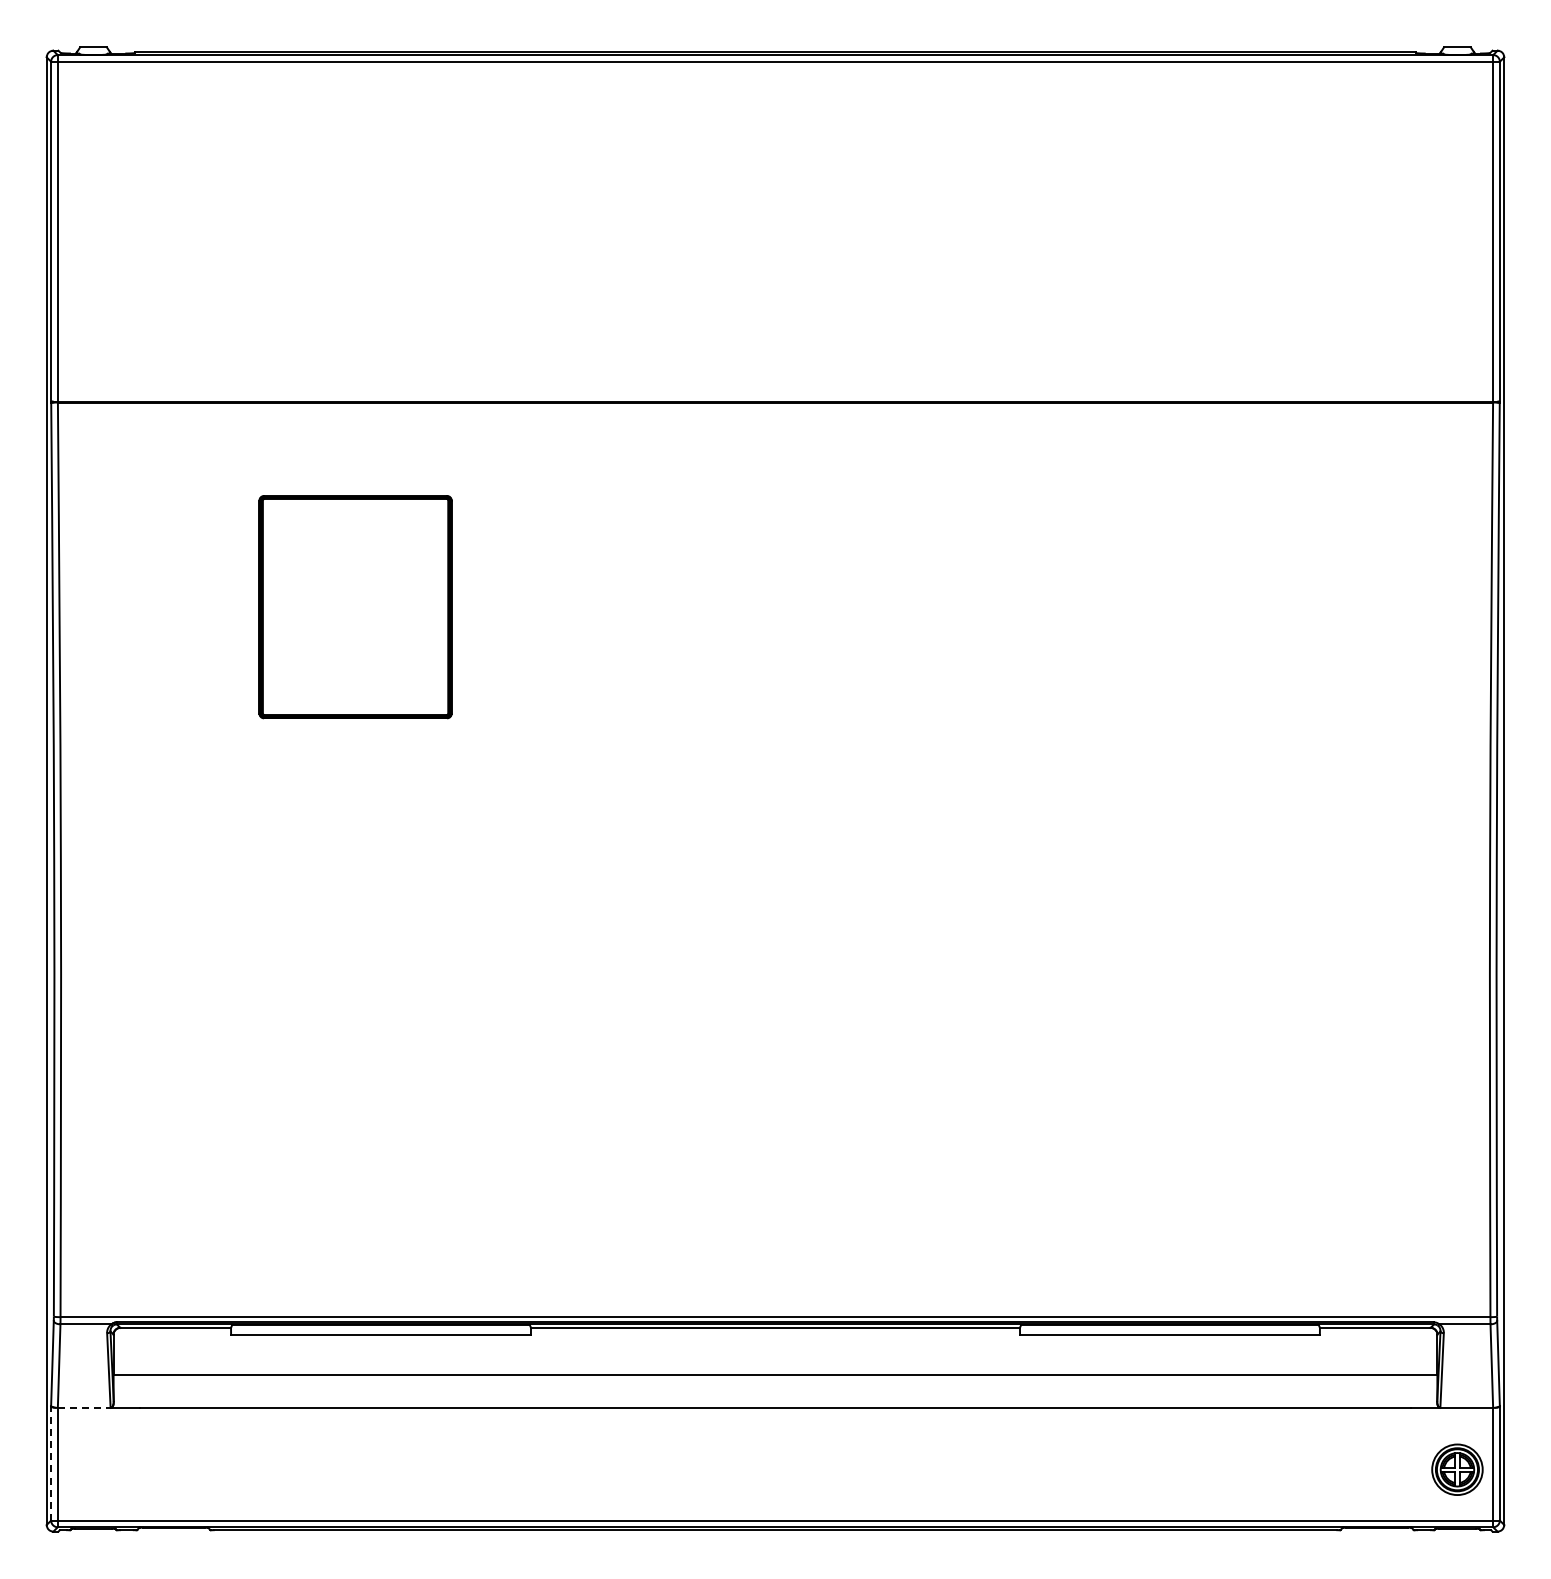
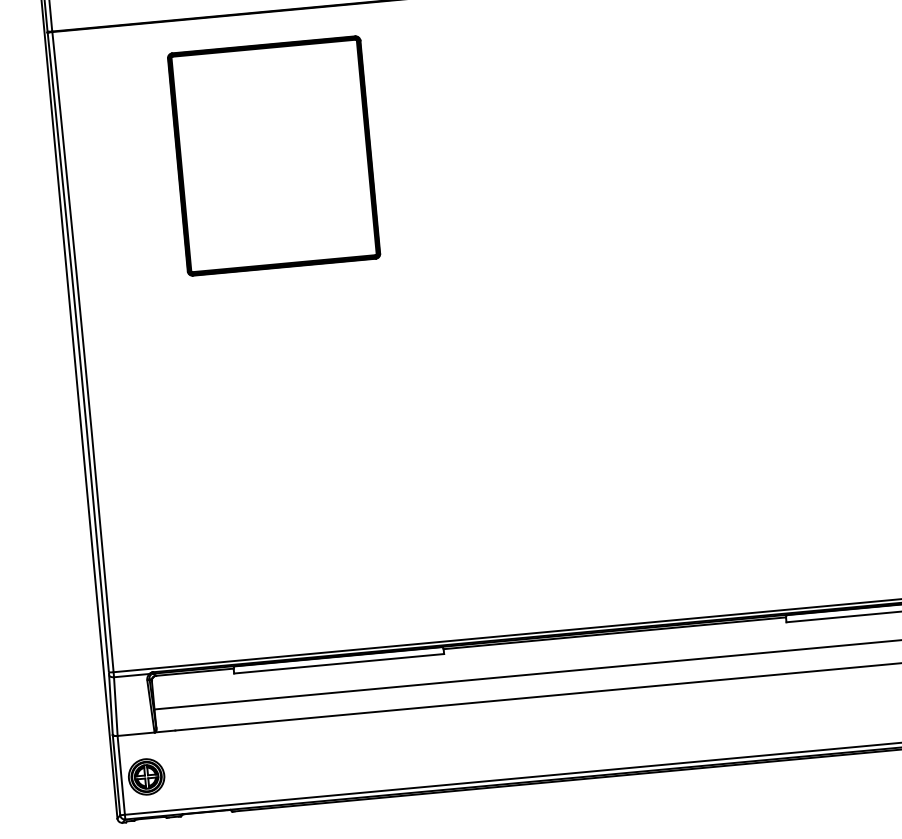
part: (355, 606) -> (273, 155), size x1.43
line: (84, 1407) -> (136, 733), dashed -> solid
line: (51, 1462) -> (116, 774), dashed -> solid
part: (93, 1469) -> (146, 776), added

